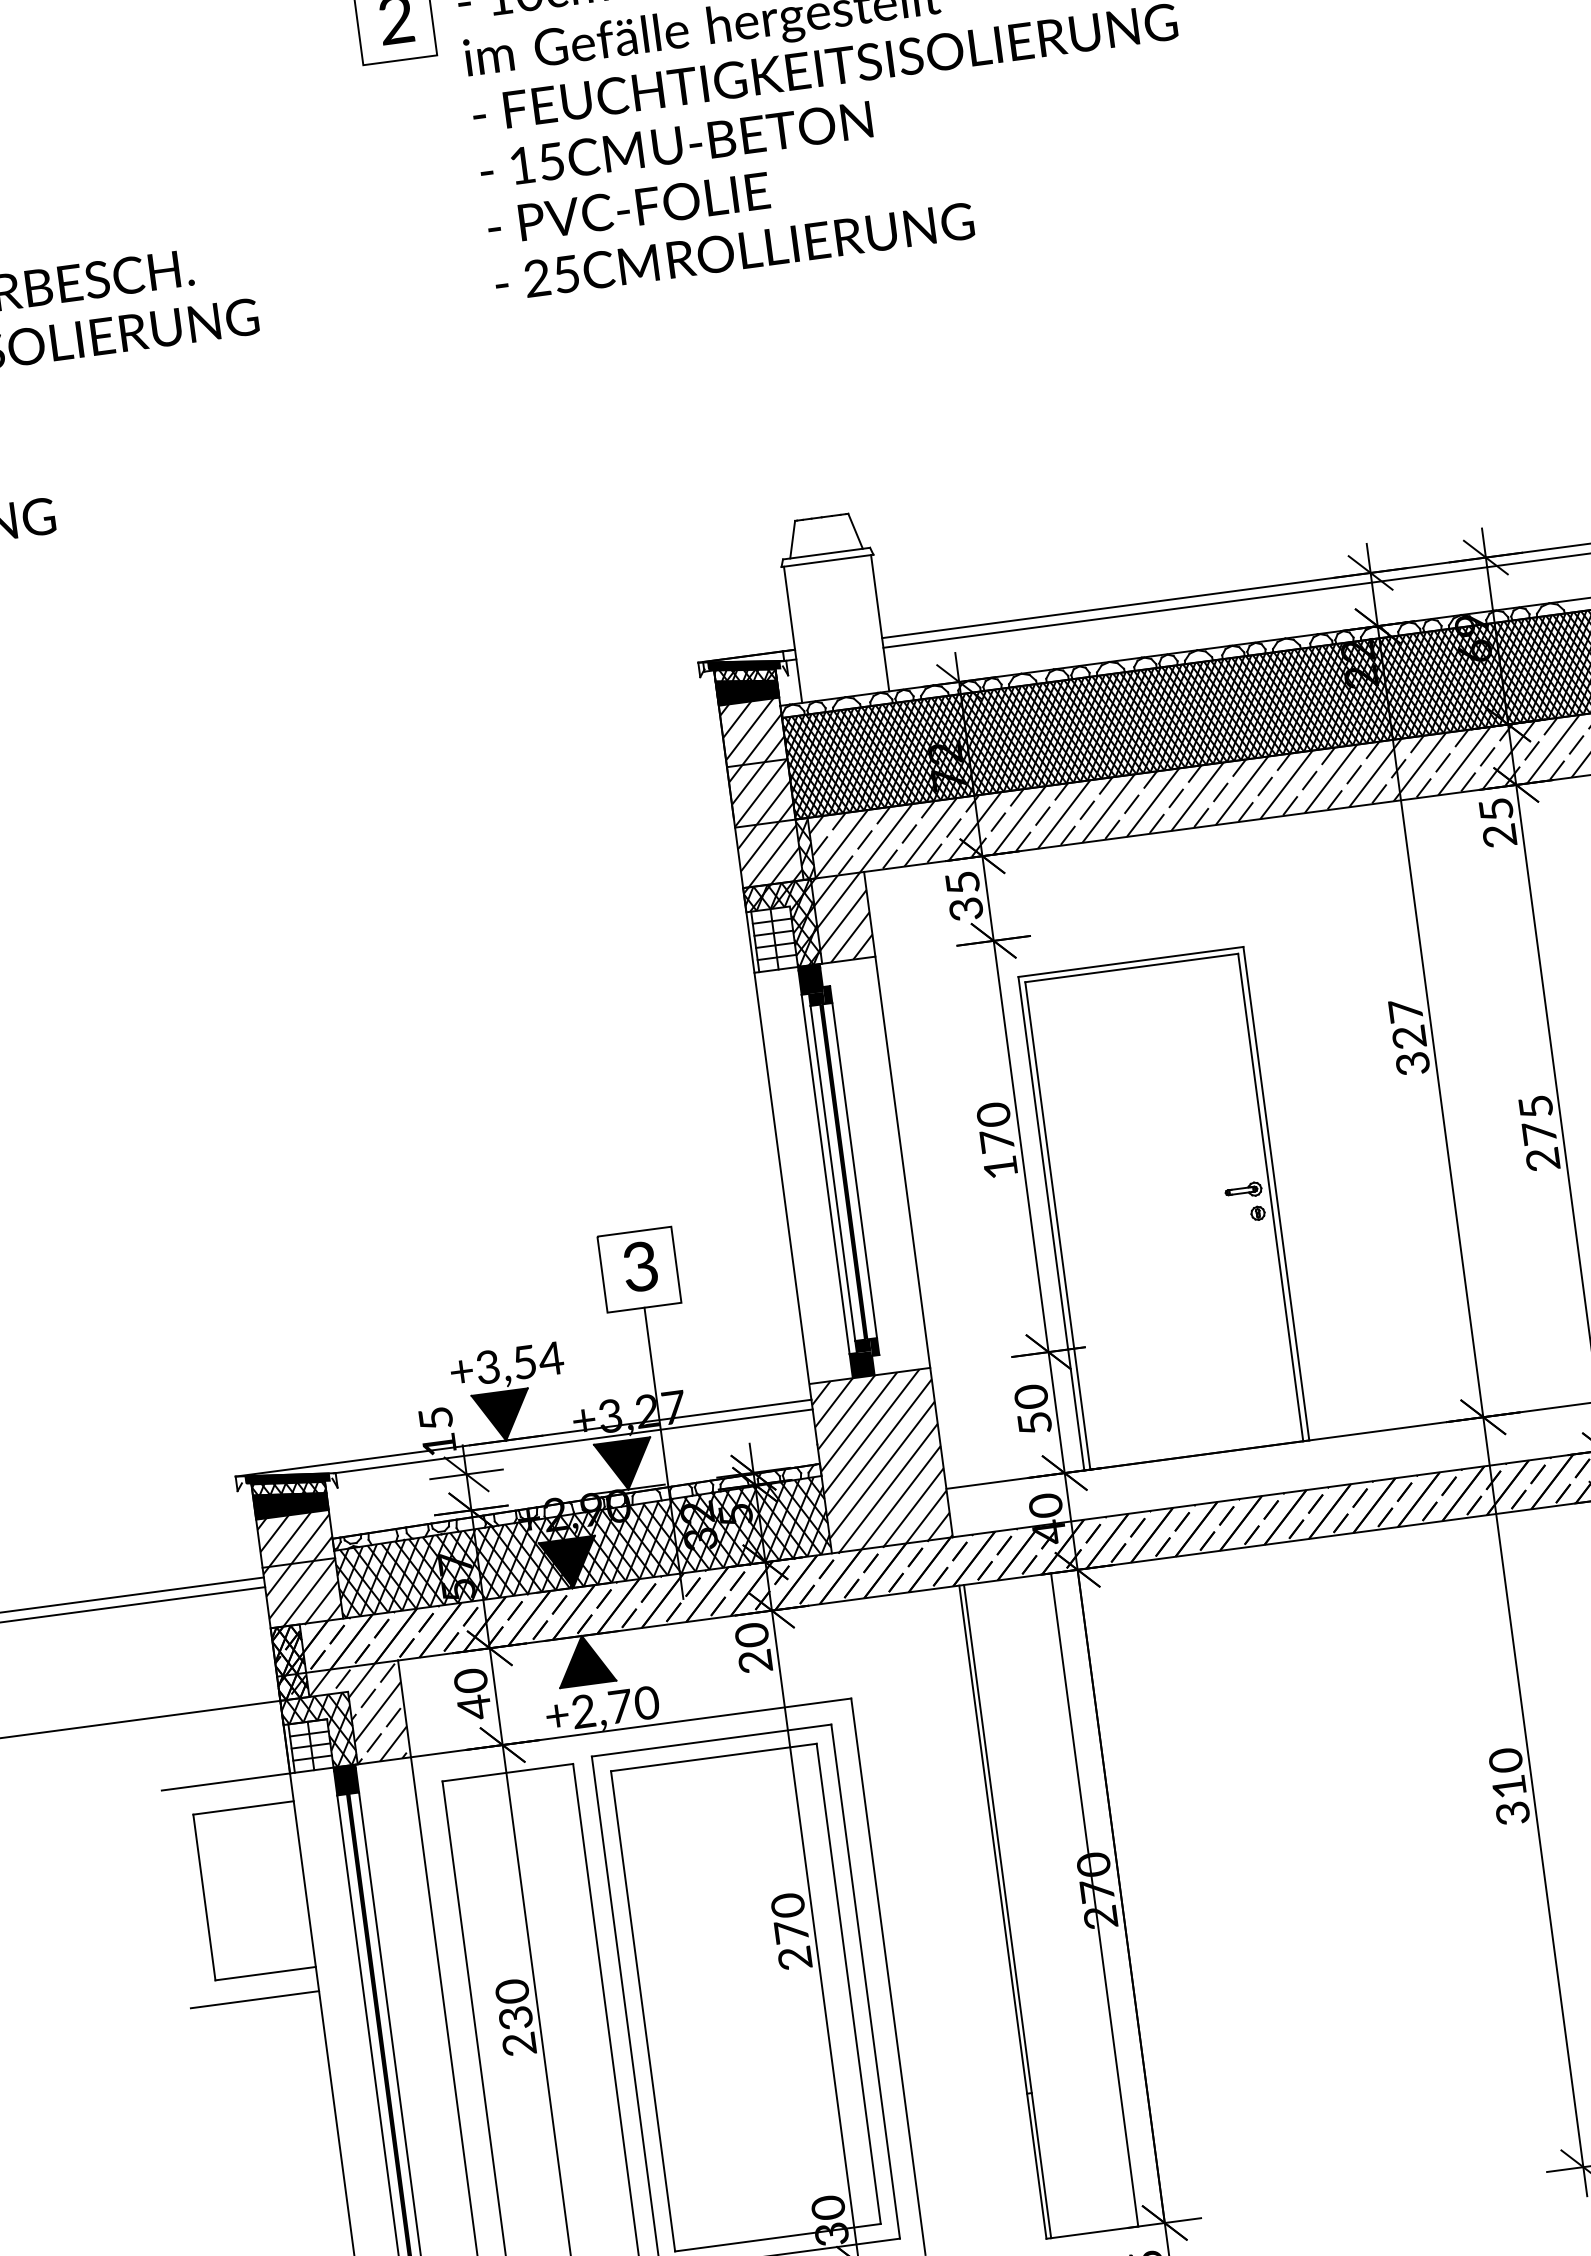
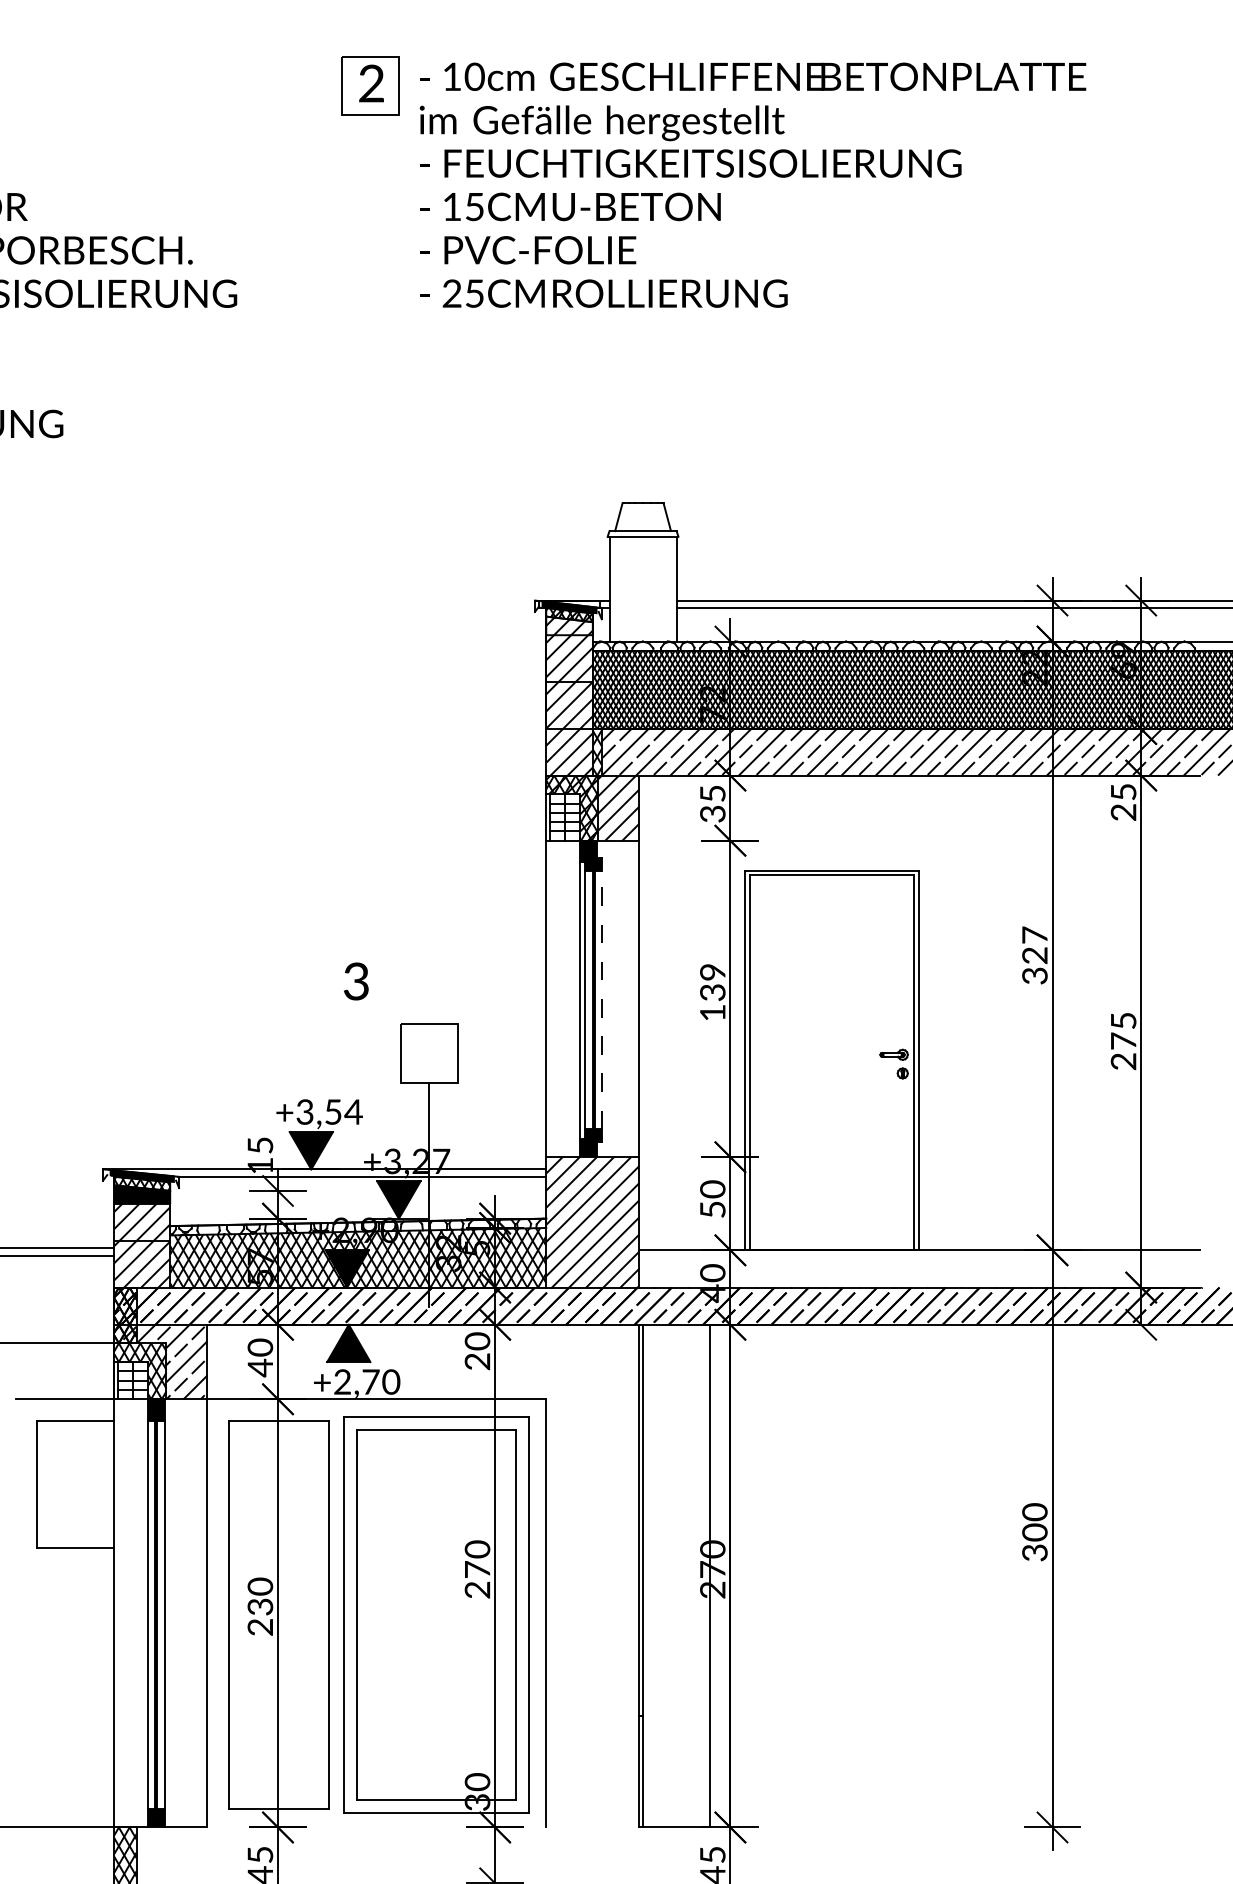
fill: (747, 689) -> (569, 625), removed
text: (995, 1128) -> (712, 982), 170 -> 139
line: (855, 1170) -> (602, 1000), solid -> dashed
text: (640, 1266) -> (356, 981), moved
text: (1508, 1787) -> (1034, 1532), 310 -> 300
line: (254, 1999) -> (64, 1566), removed

